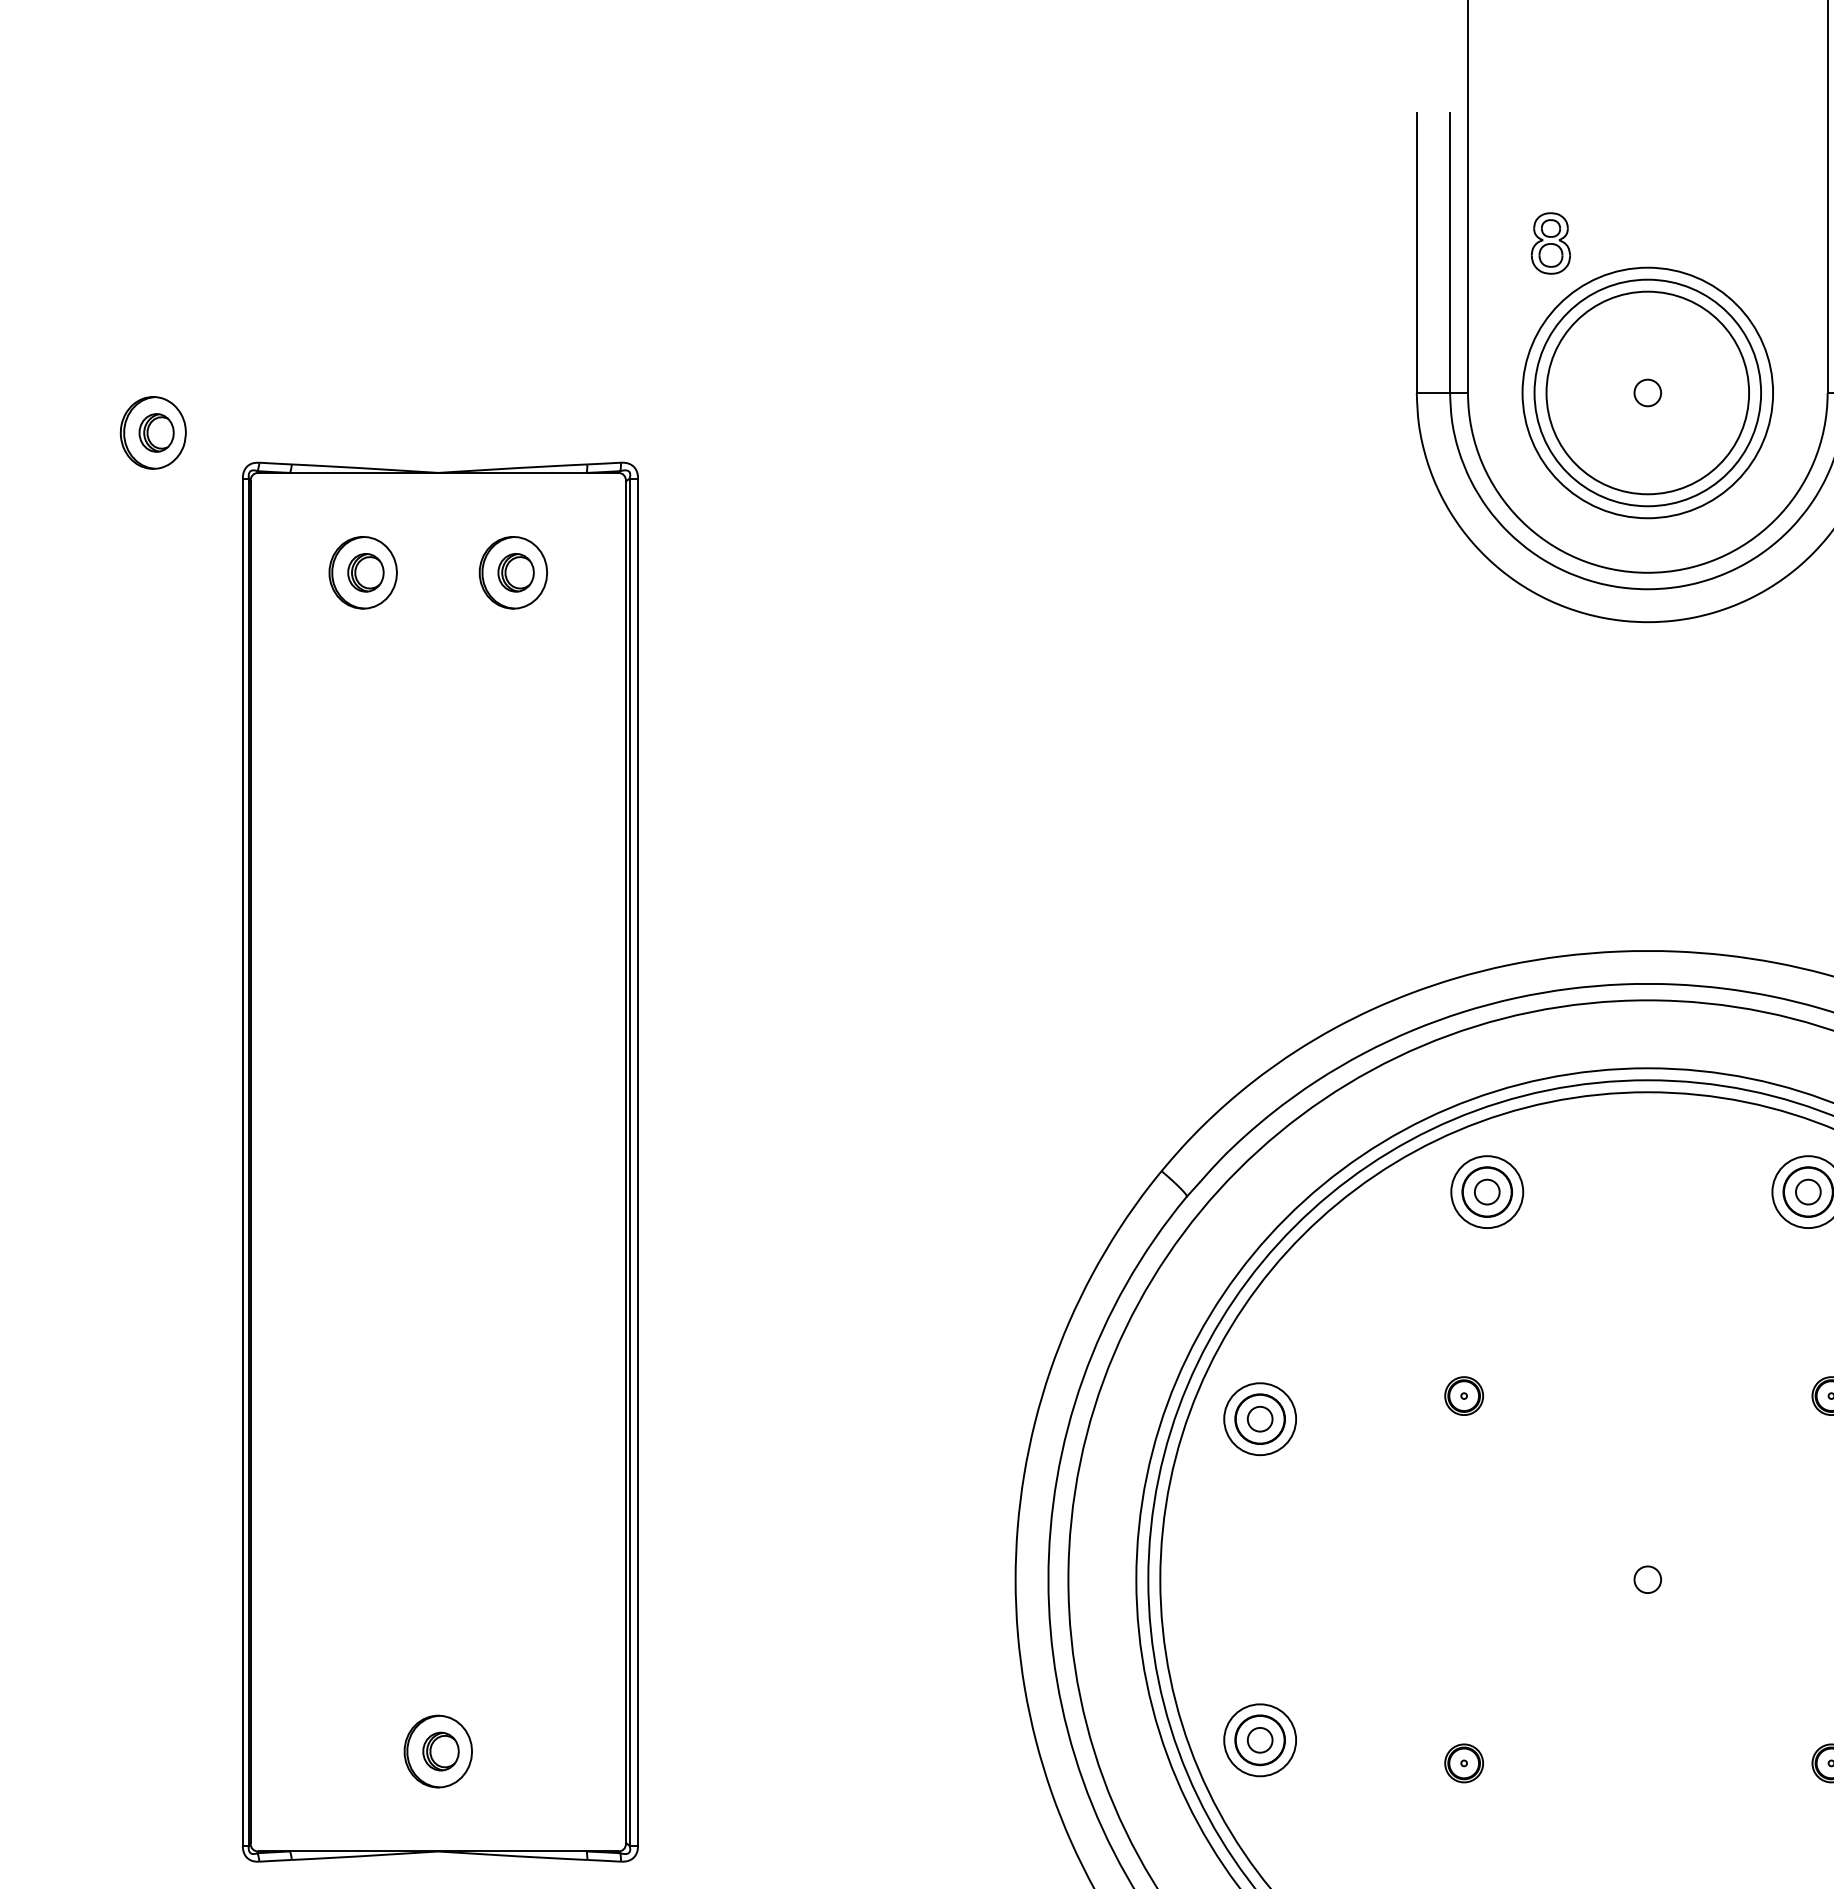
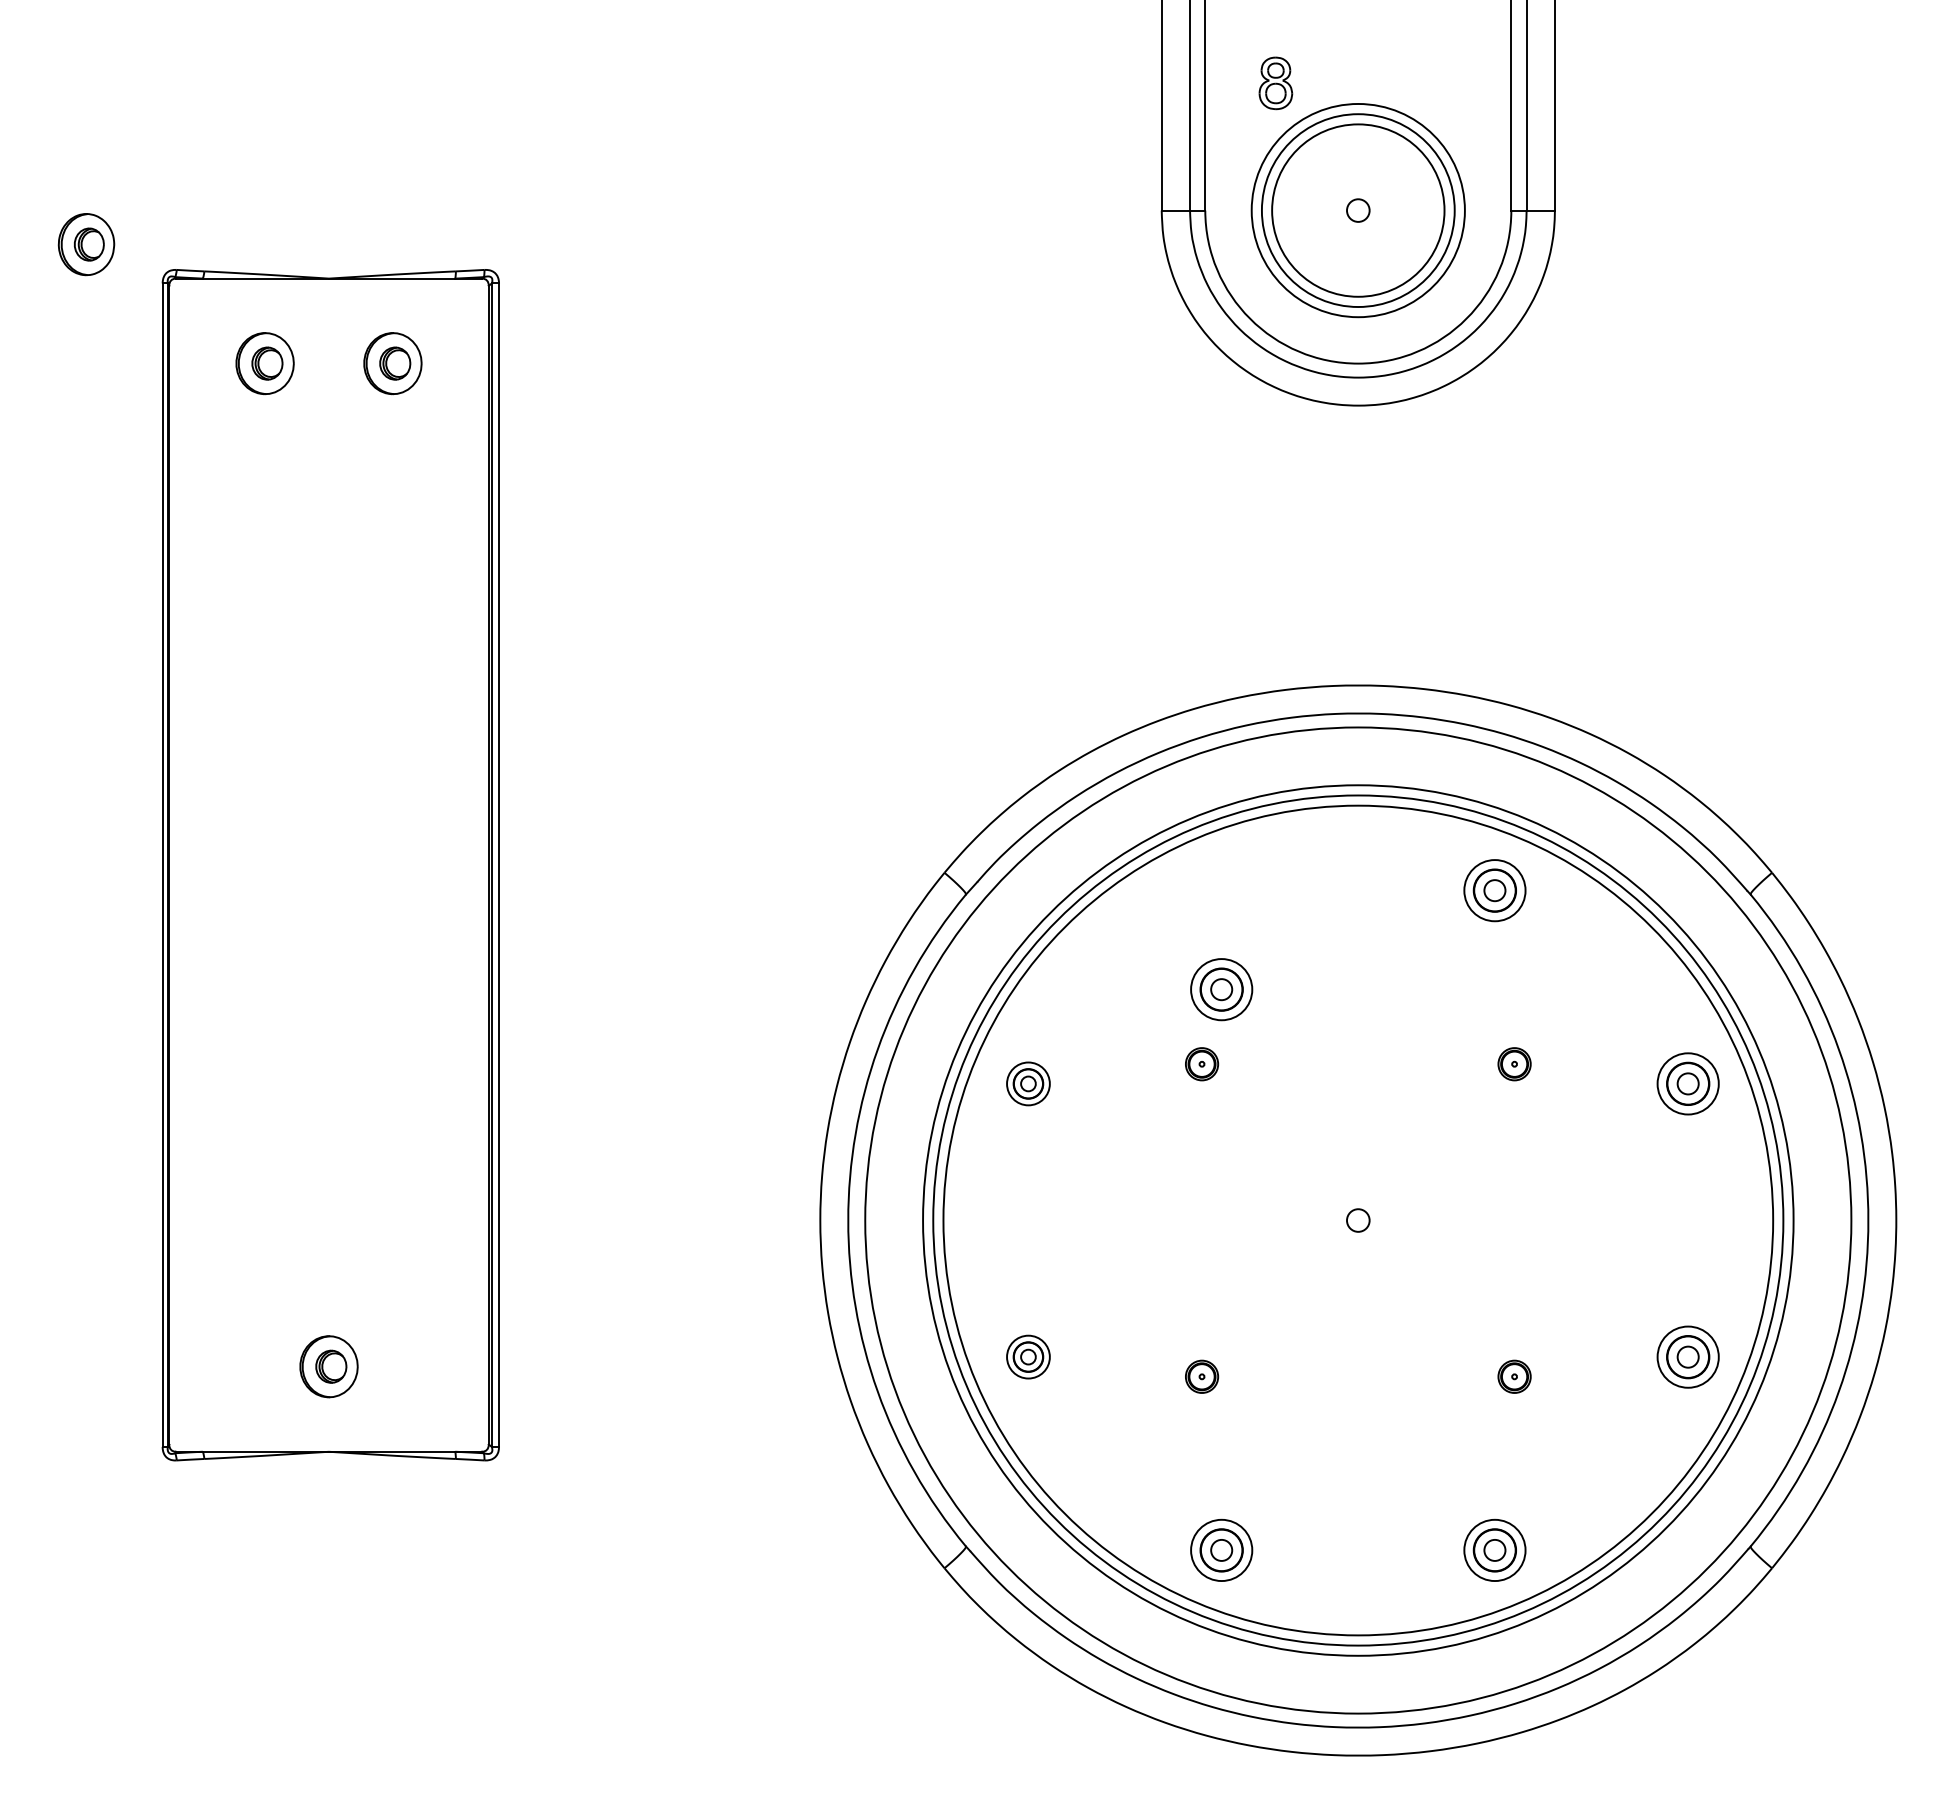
part: (1487, 1191) -> (1221, 989), moved
part: (1260, 1418) -> (1028, 1083), size x0.7
part: (1260, 1739) -> (1028, 1356), size x0.7

